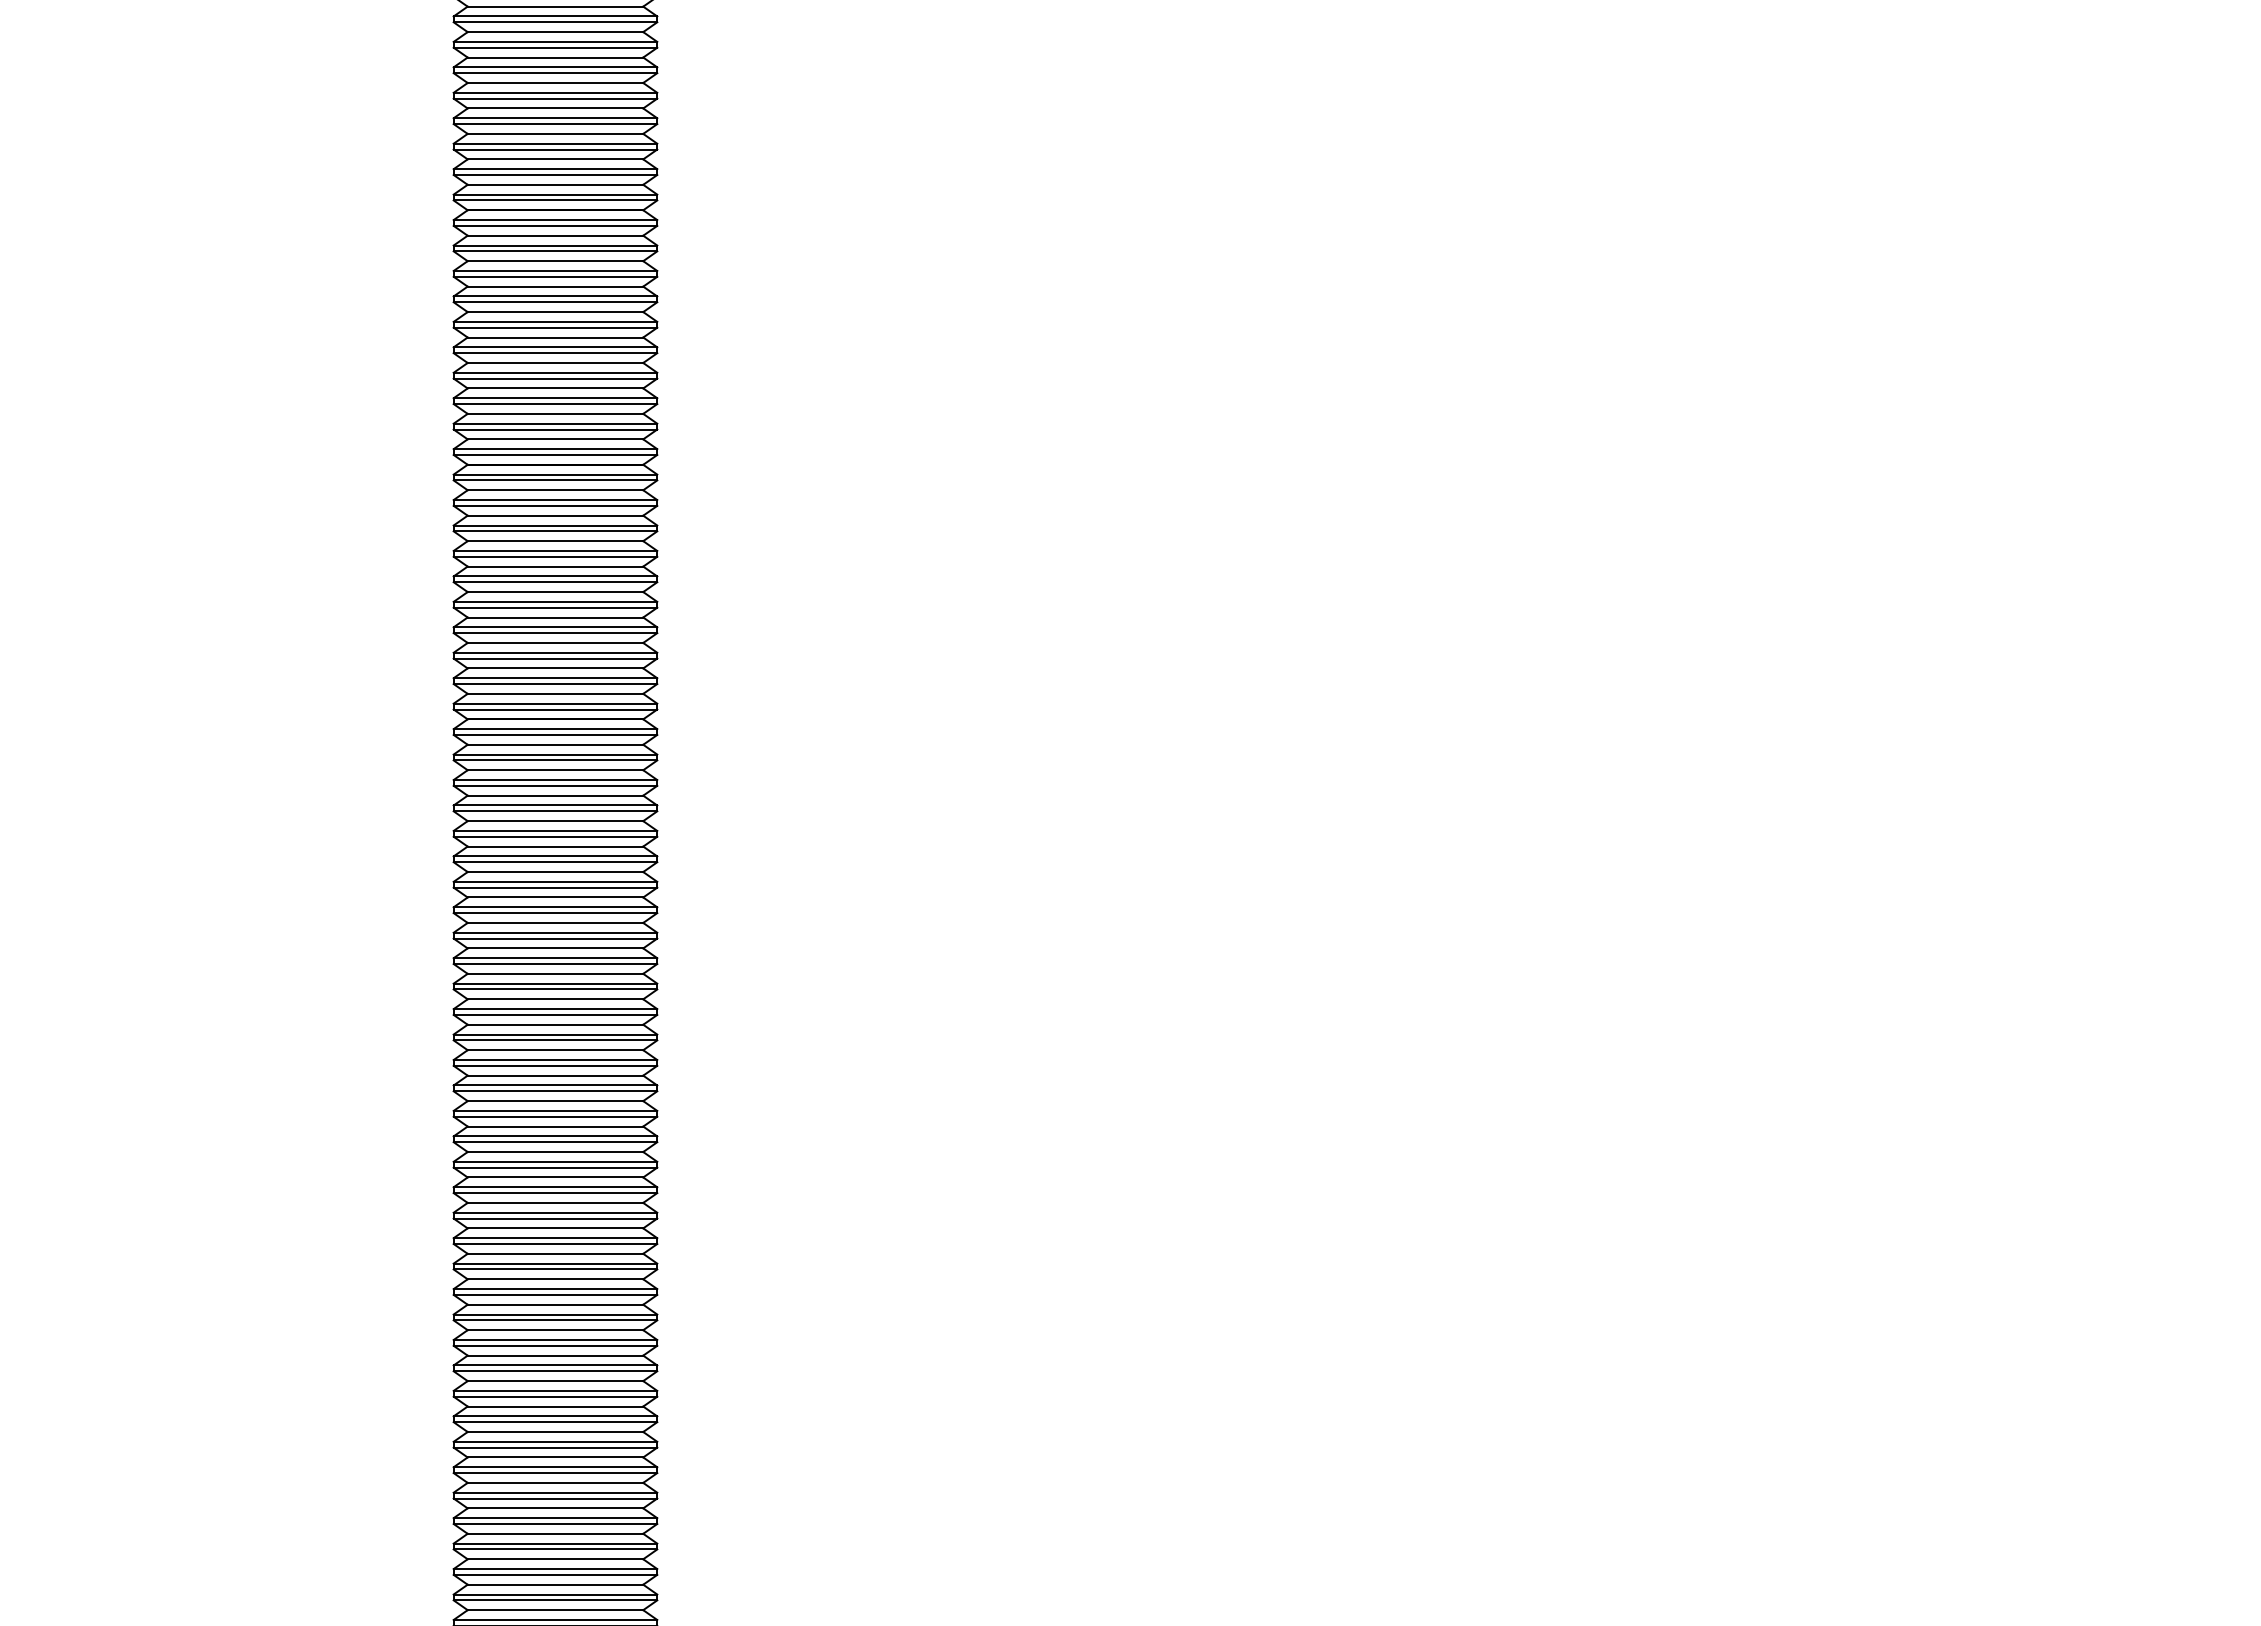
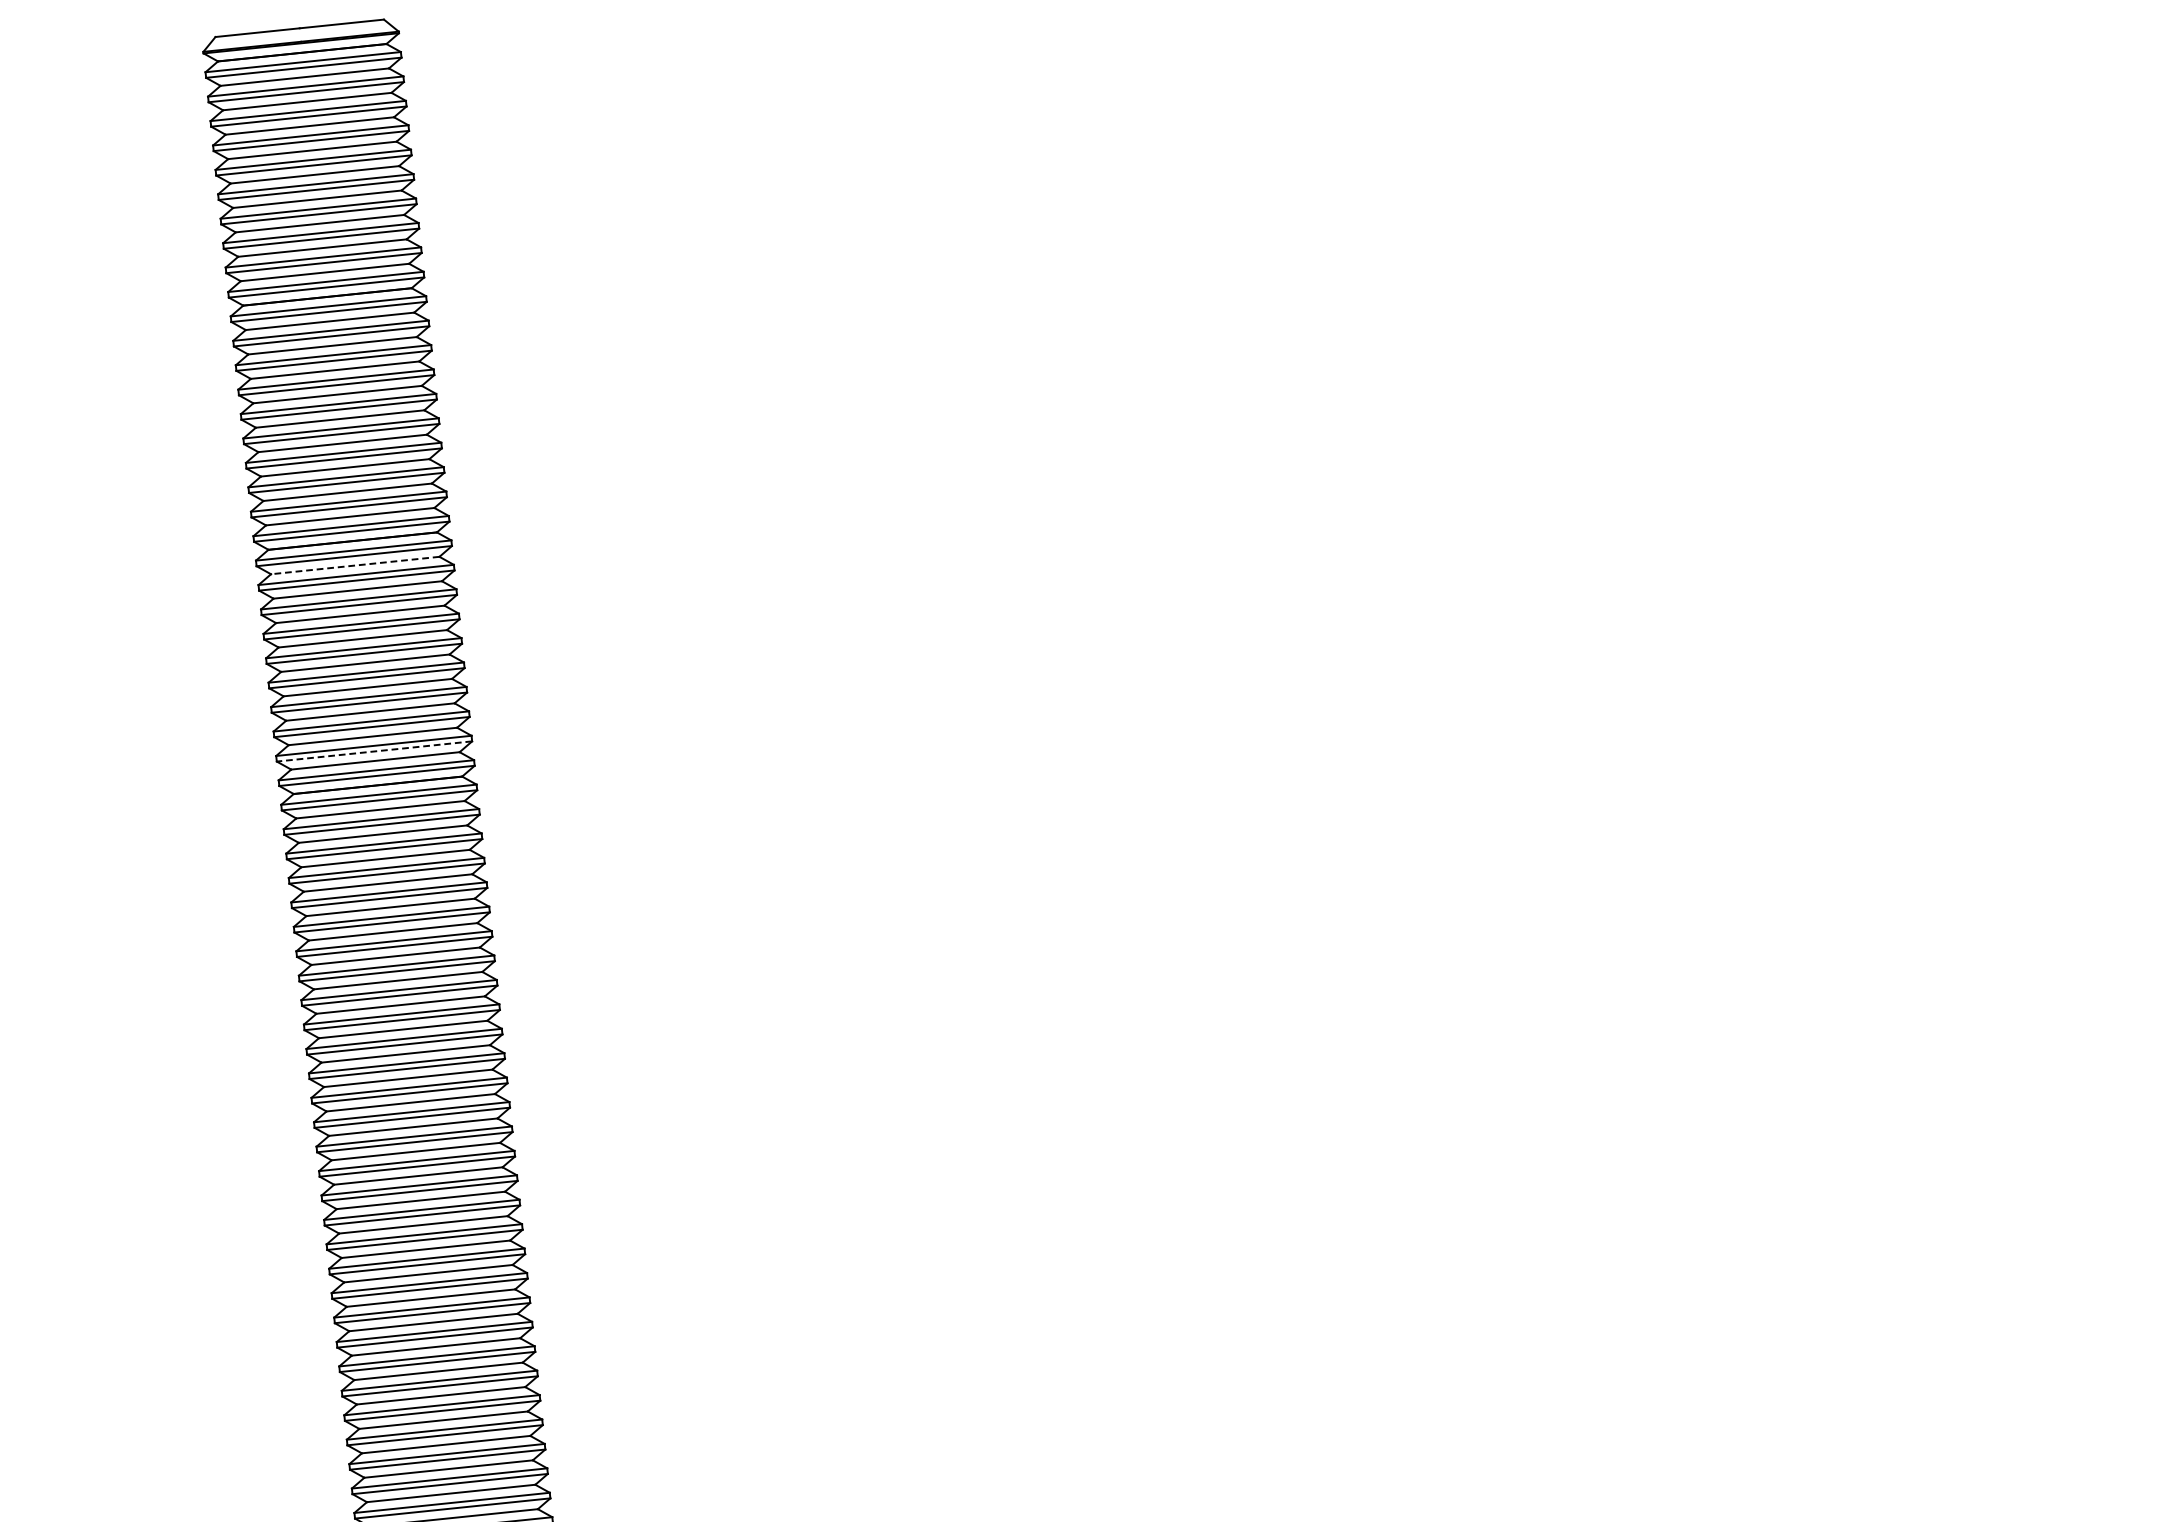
line: (555, 490) -> (355, 565), solid -> dashed
line: (555, 684) -> (374, 751), solid -> dashed

